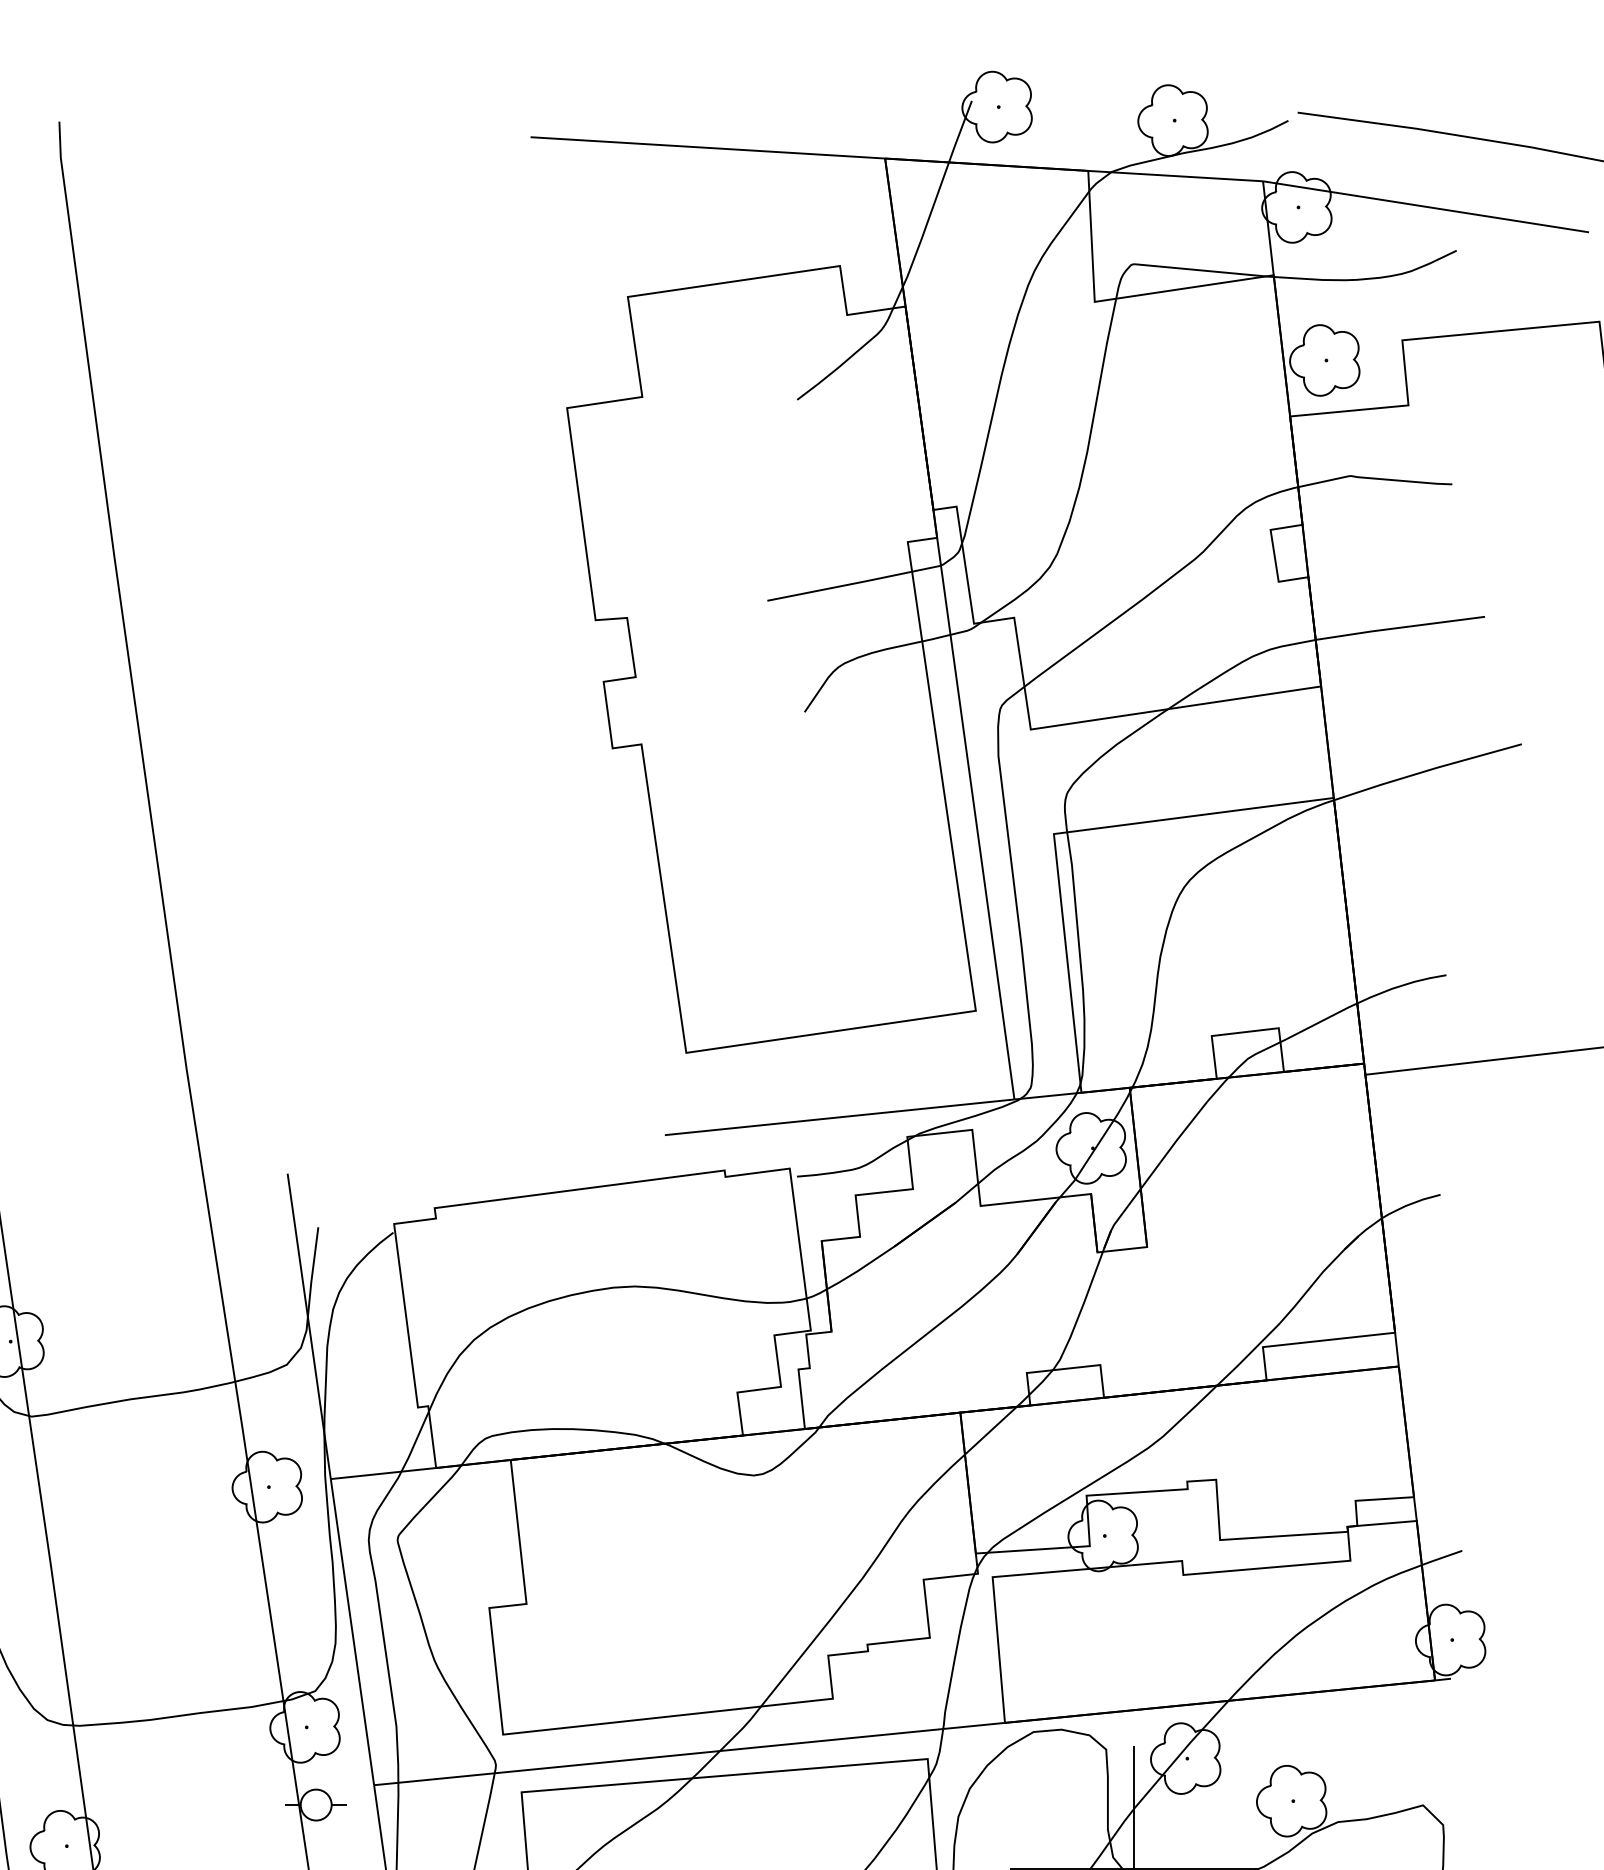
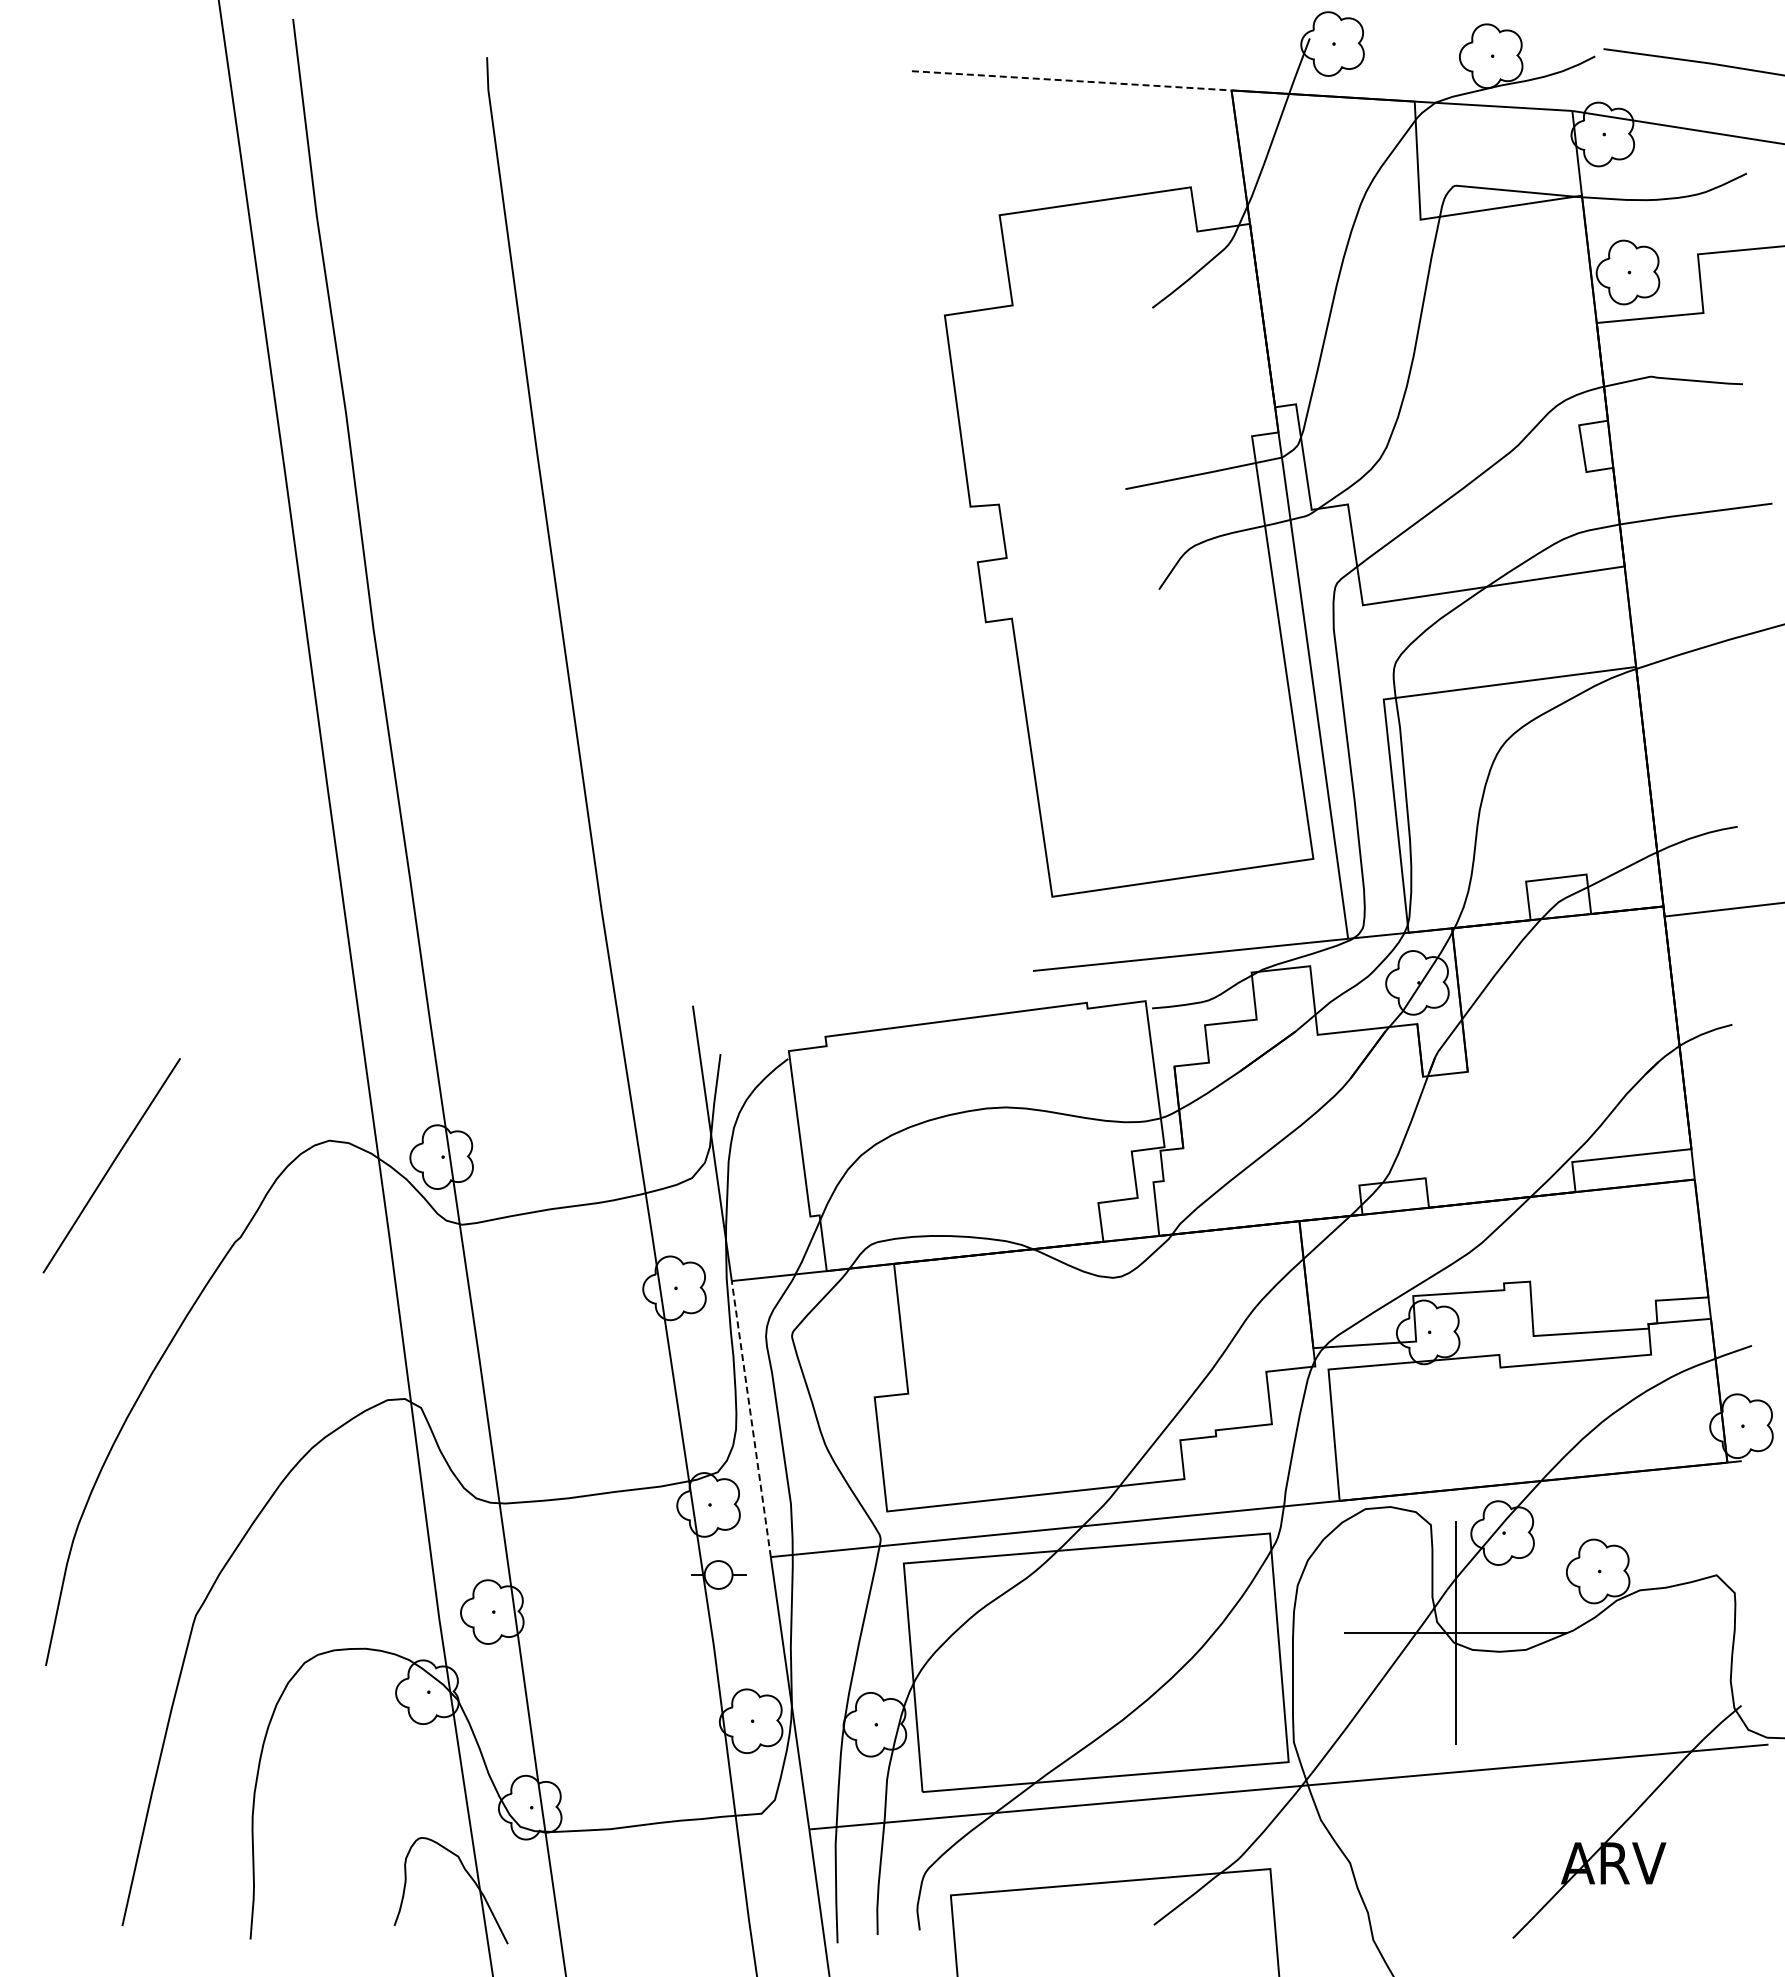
line: (708, 147) -> (1072, 80), solid -> dashed
line: (352, 1631) -> (751, 1418), solid -> dashed

